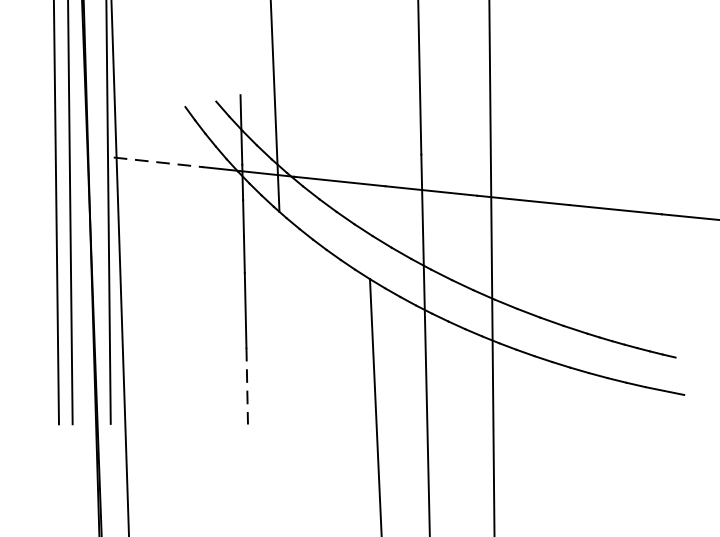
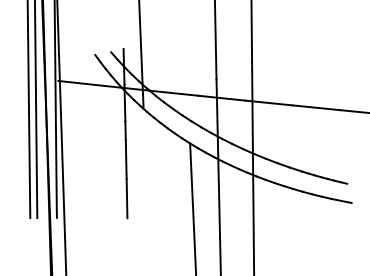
line: (160, 162) -> (82, 83), dashed -> solid
line: (248, 386) -> (127, 198), dashed -> solid

